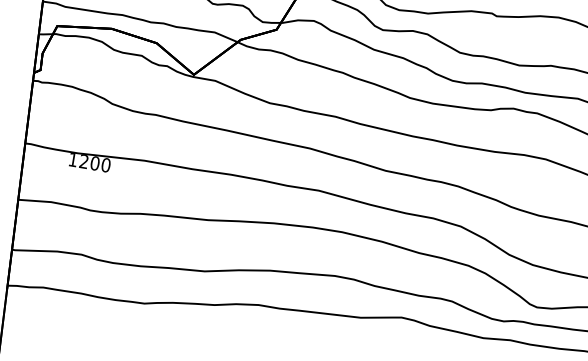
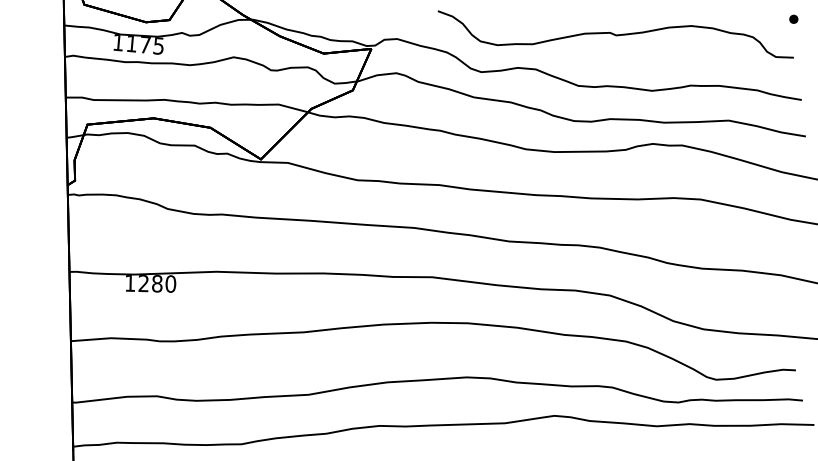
text: (95, 163) -> (157, 283), 1200 -> 1280

